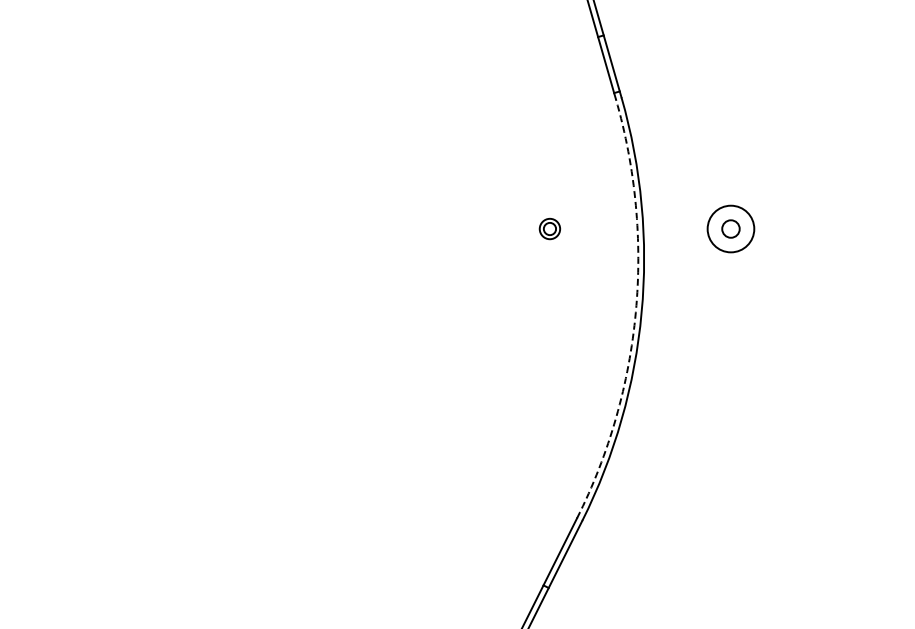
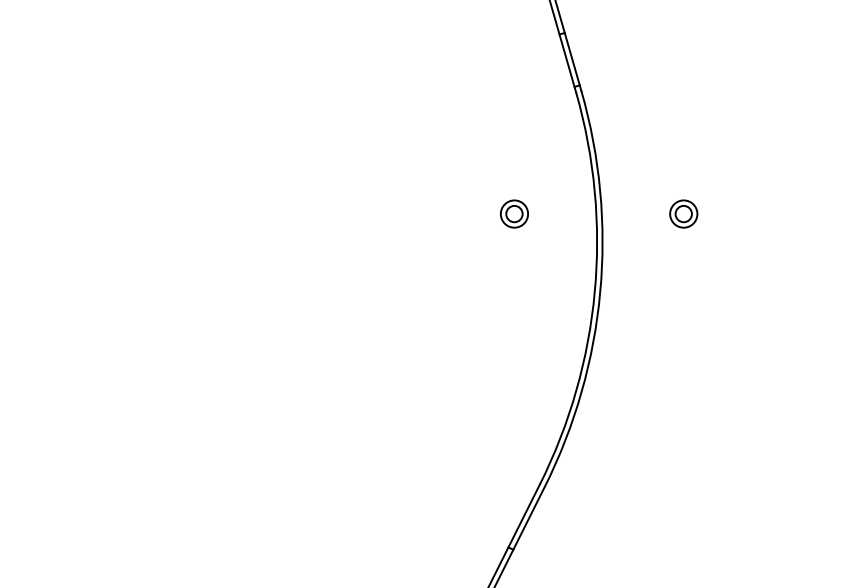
part: (549, 228) -> (514, 213), size x1.43
circle: (730, 228) -> (683, 213), size x0.62
arc: (635, 312) -> (594, 292), dashed -> solid

